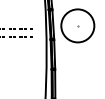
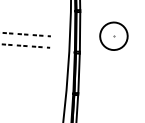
circle: (77, 25) -> (113, 35), size x0.6

